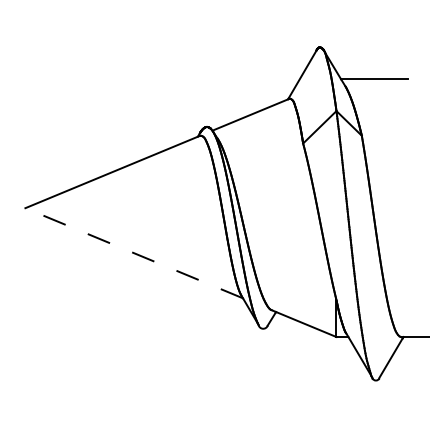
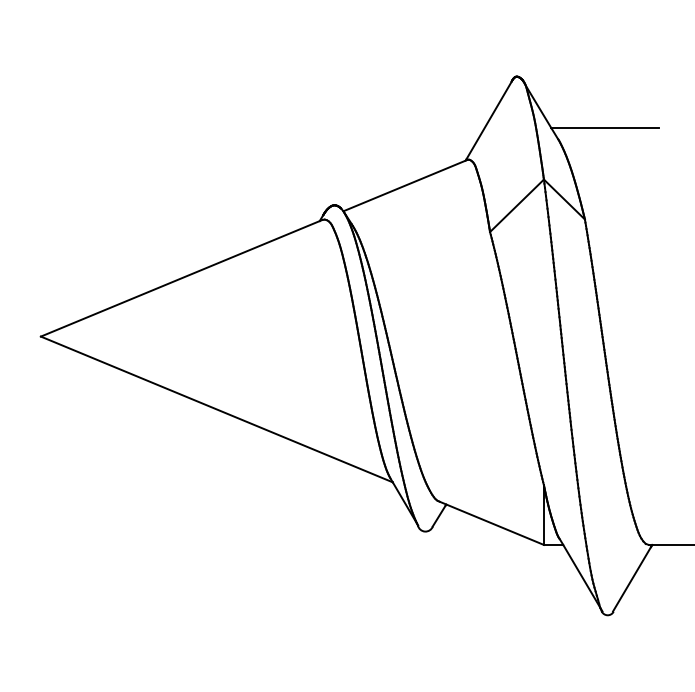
line: (134, 253) -> (217, 409), dashed -> solid

